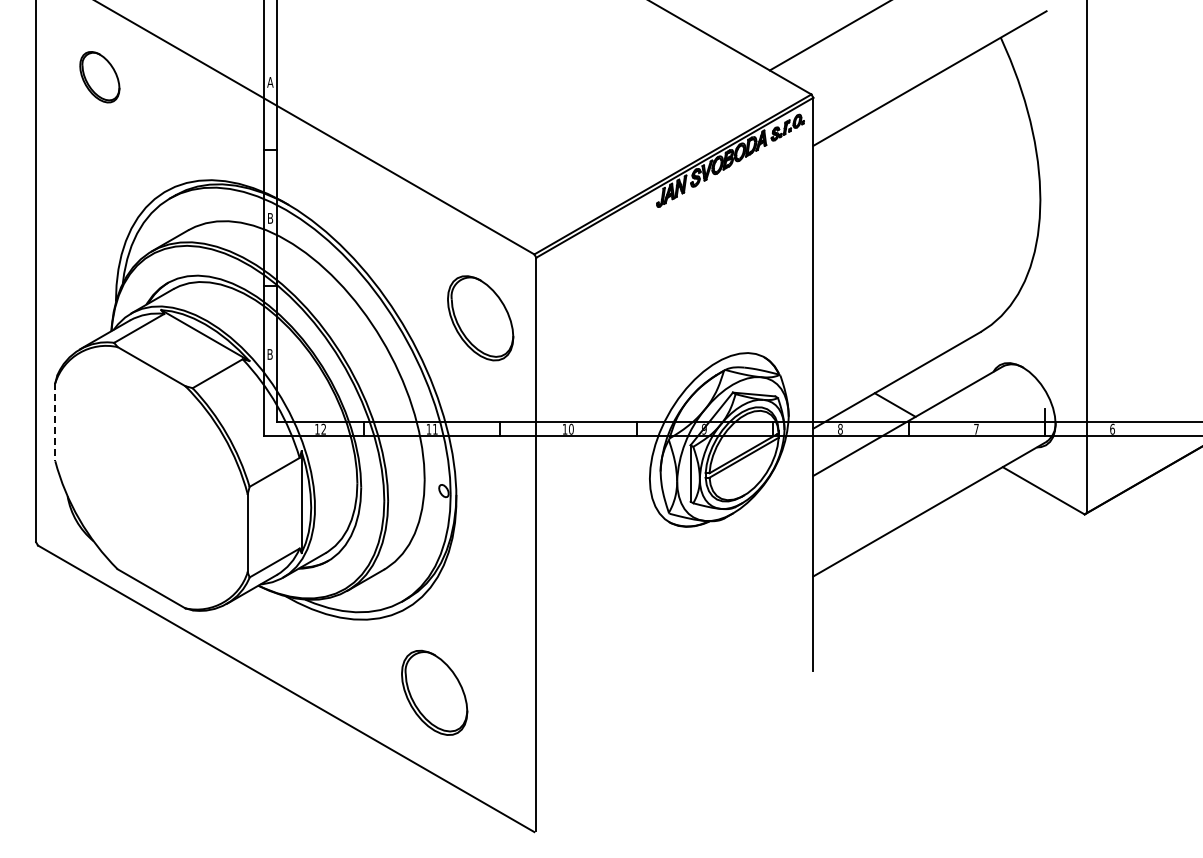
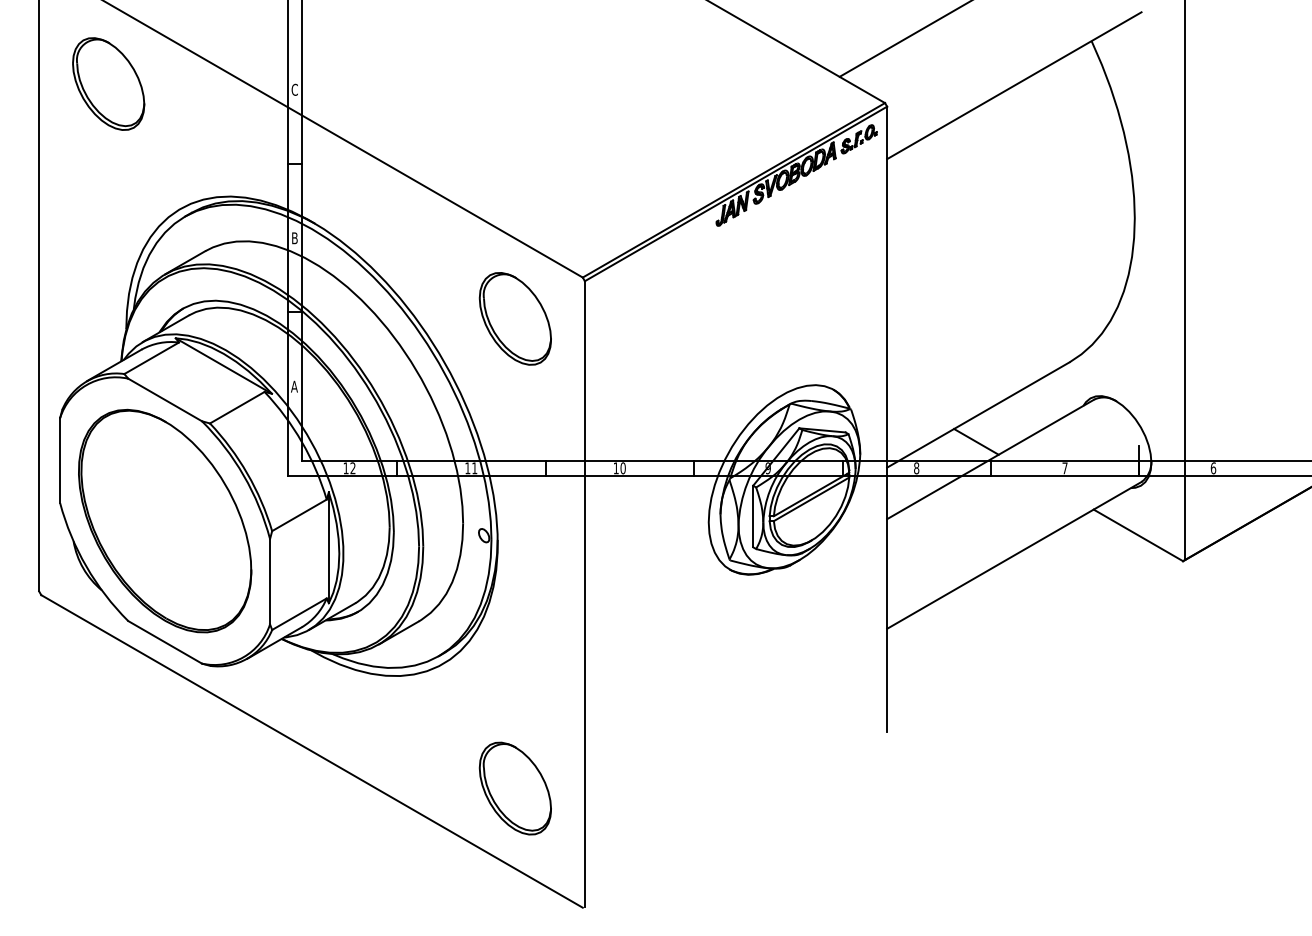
part: (99, 77) -> (108, 84), size x1.67
text: (270, 81) -> (294, 88), A -> C
part: (480, 318) -> (515, 319), moved
text: (269, 354) -> (293, 386), B -> A
line: (55, 422) -> (60, 460), dashed -> solid
part: (151, 477) -> (165, 520), added
part: (434, 692) -> (515, 788), moved

